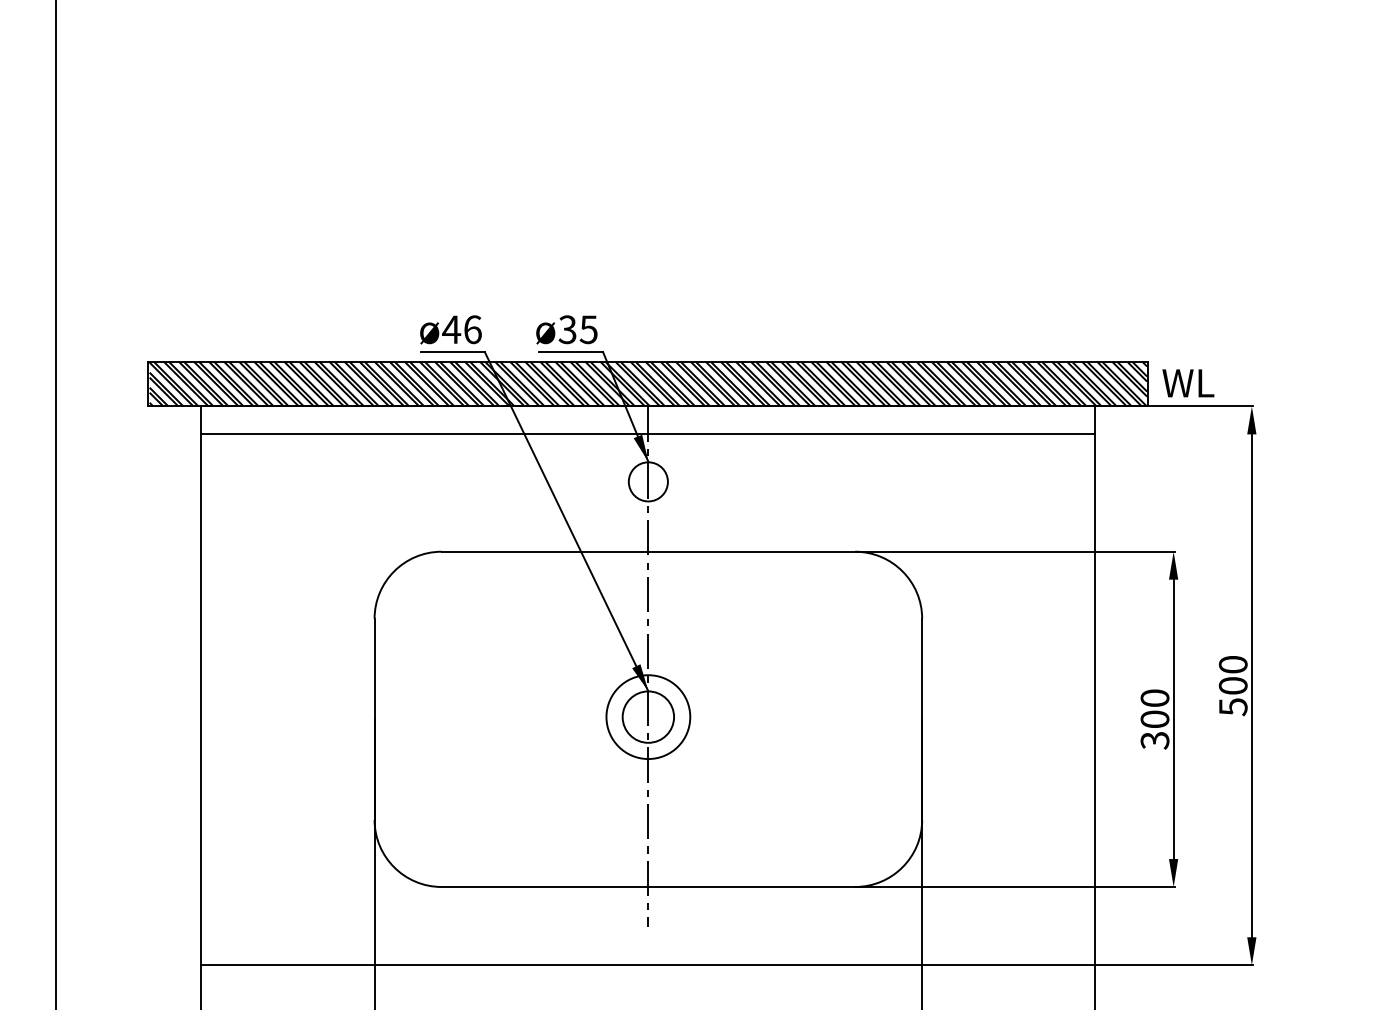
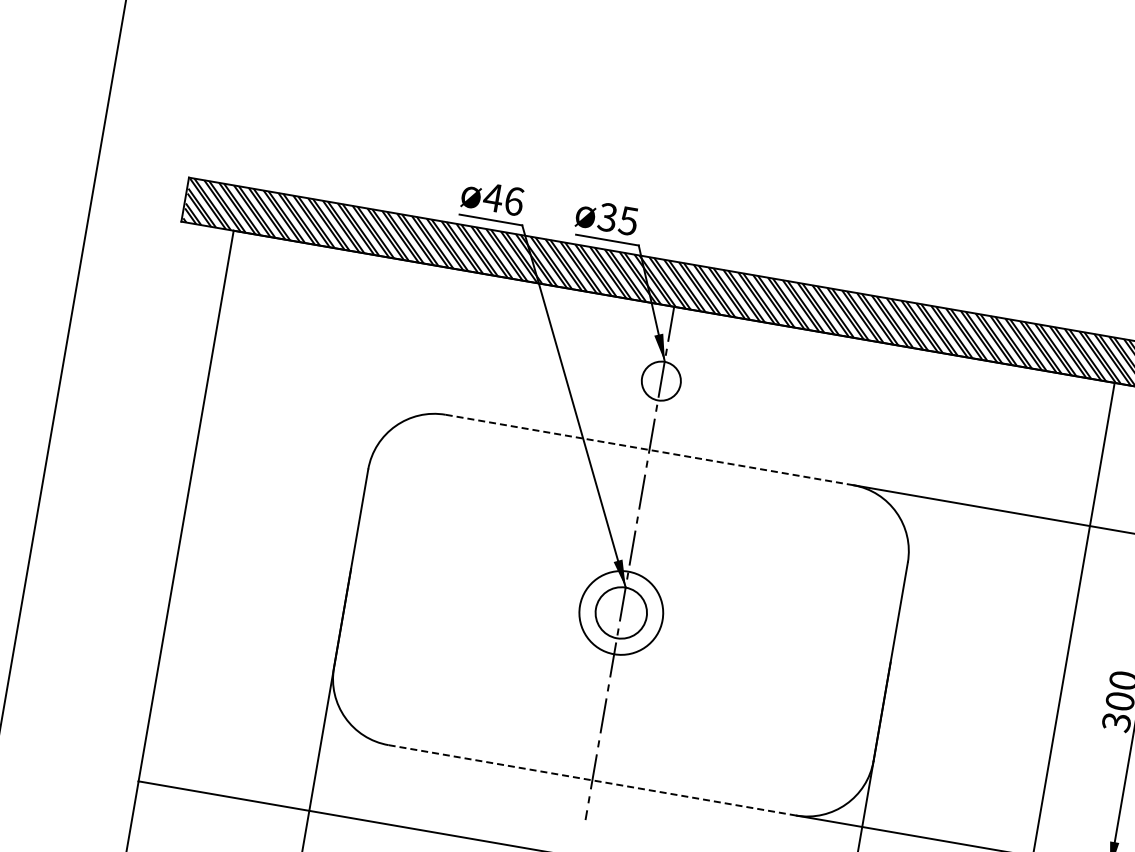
line: (648, 434) -> (669, 334), removed
line: (648, 551) -> (649, 449), solid -> dashed
line: (648, 886) -> (592, 779), solid -> dashed

